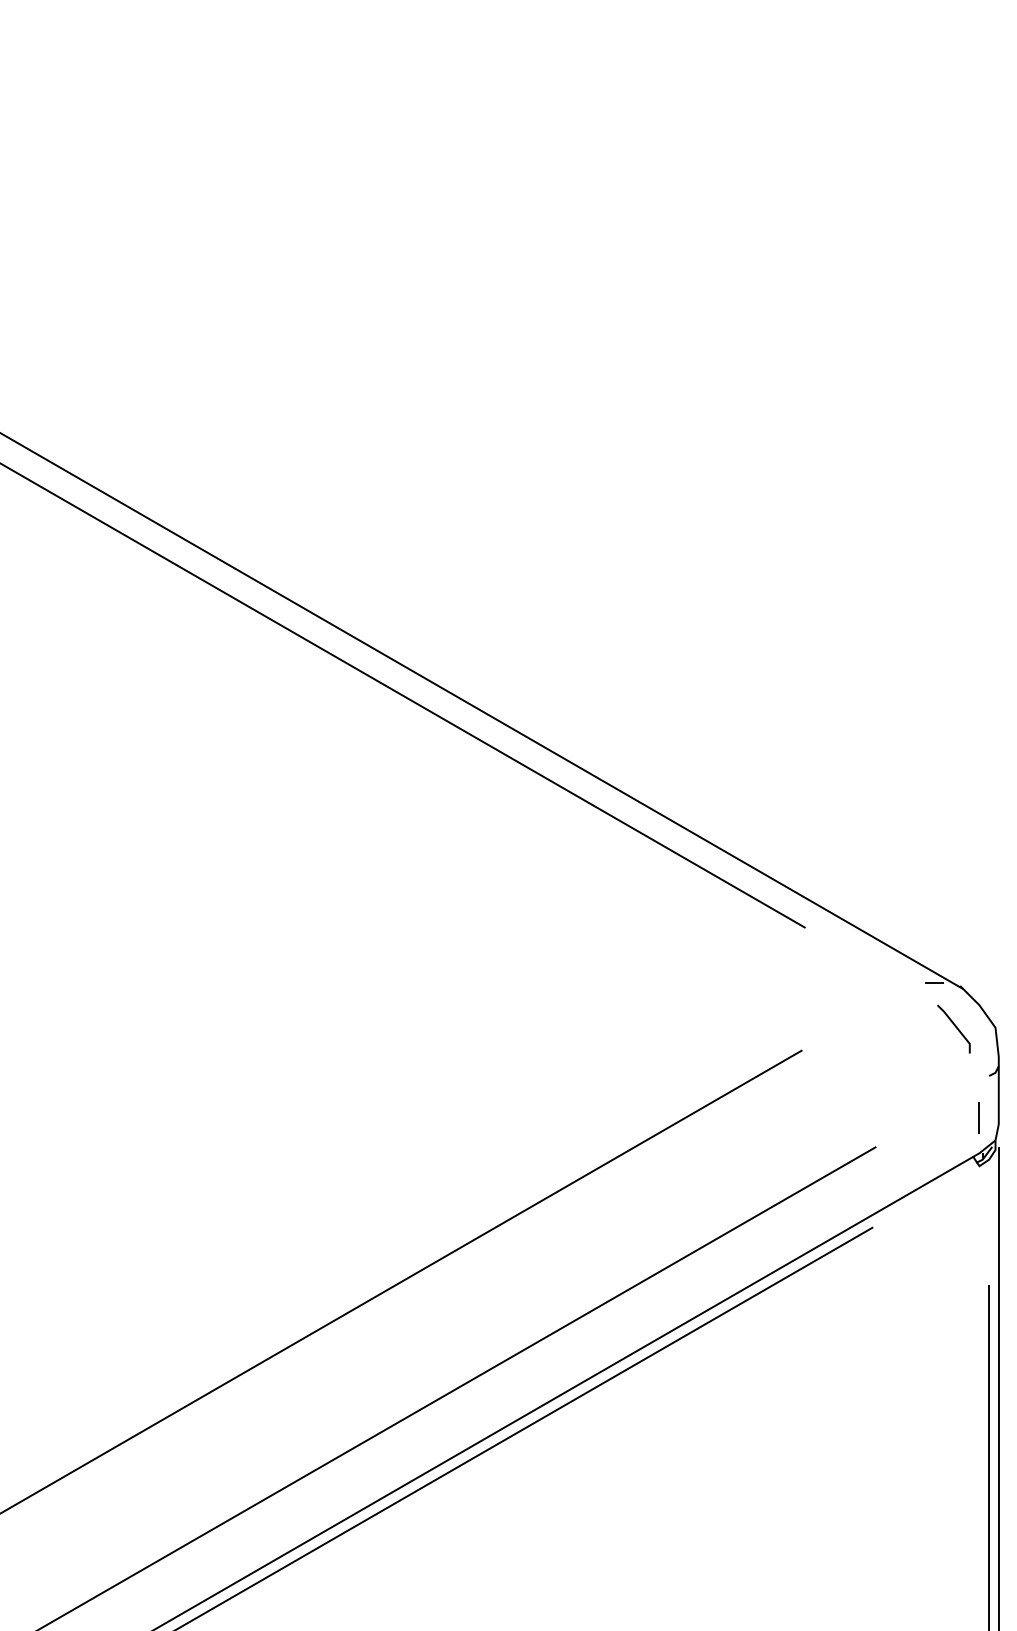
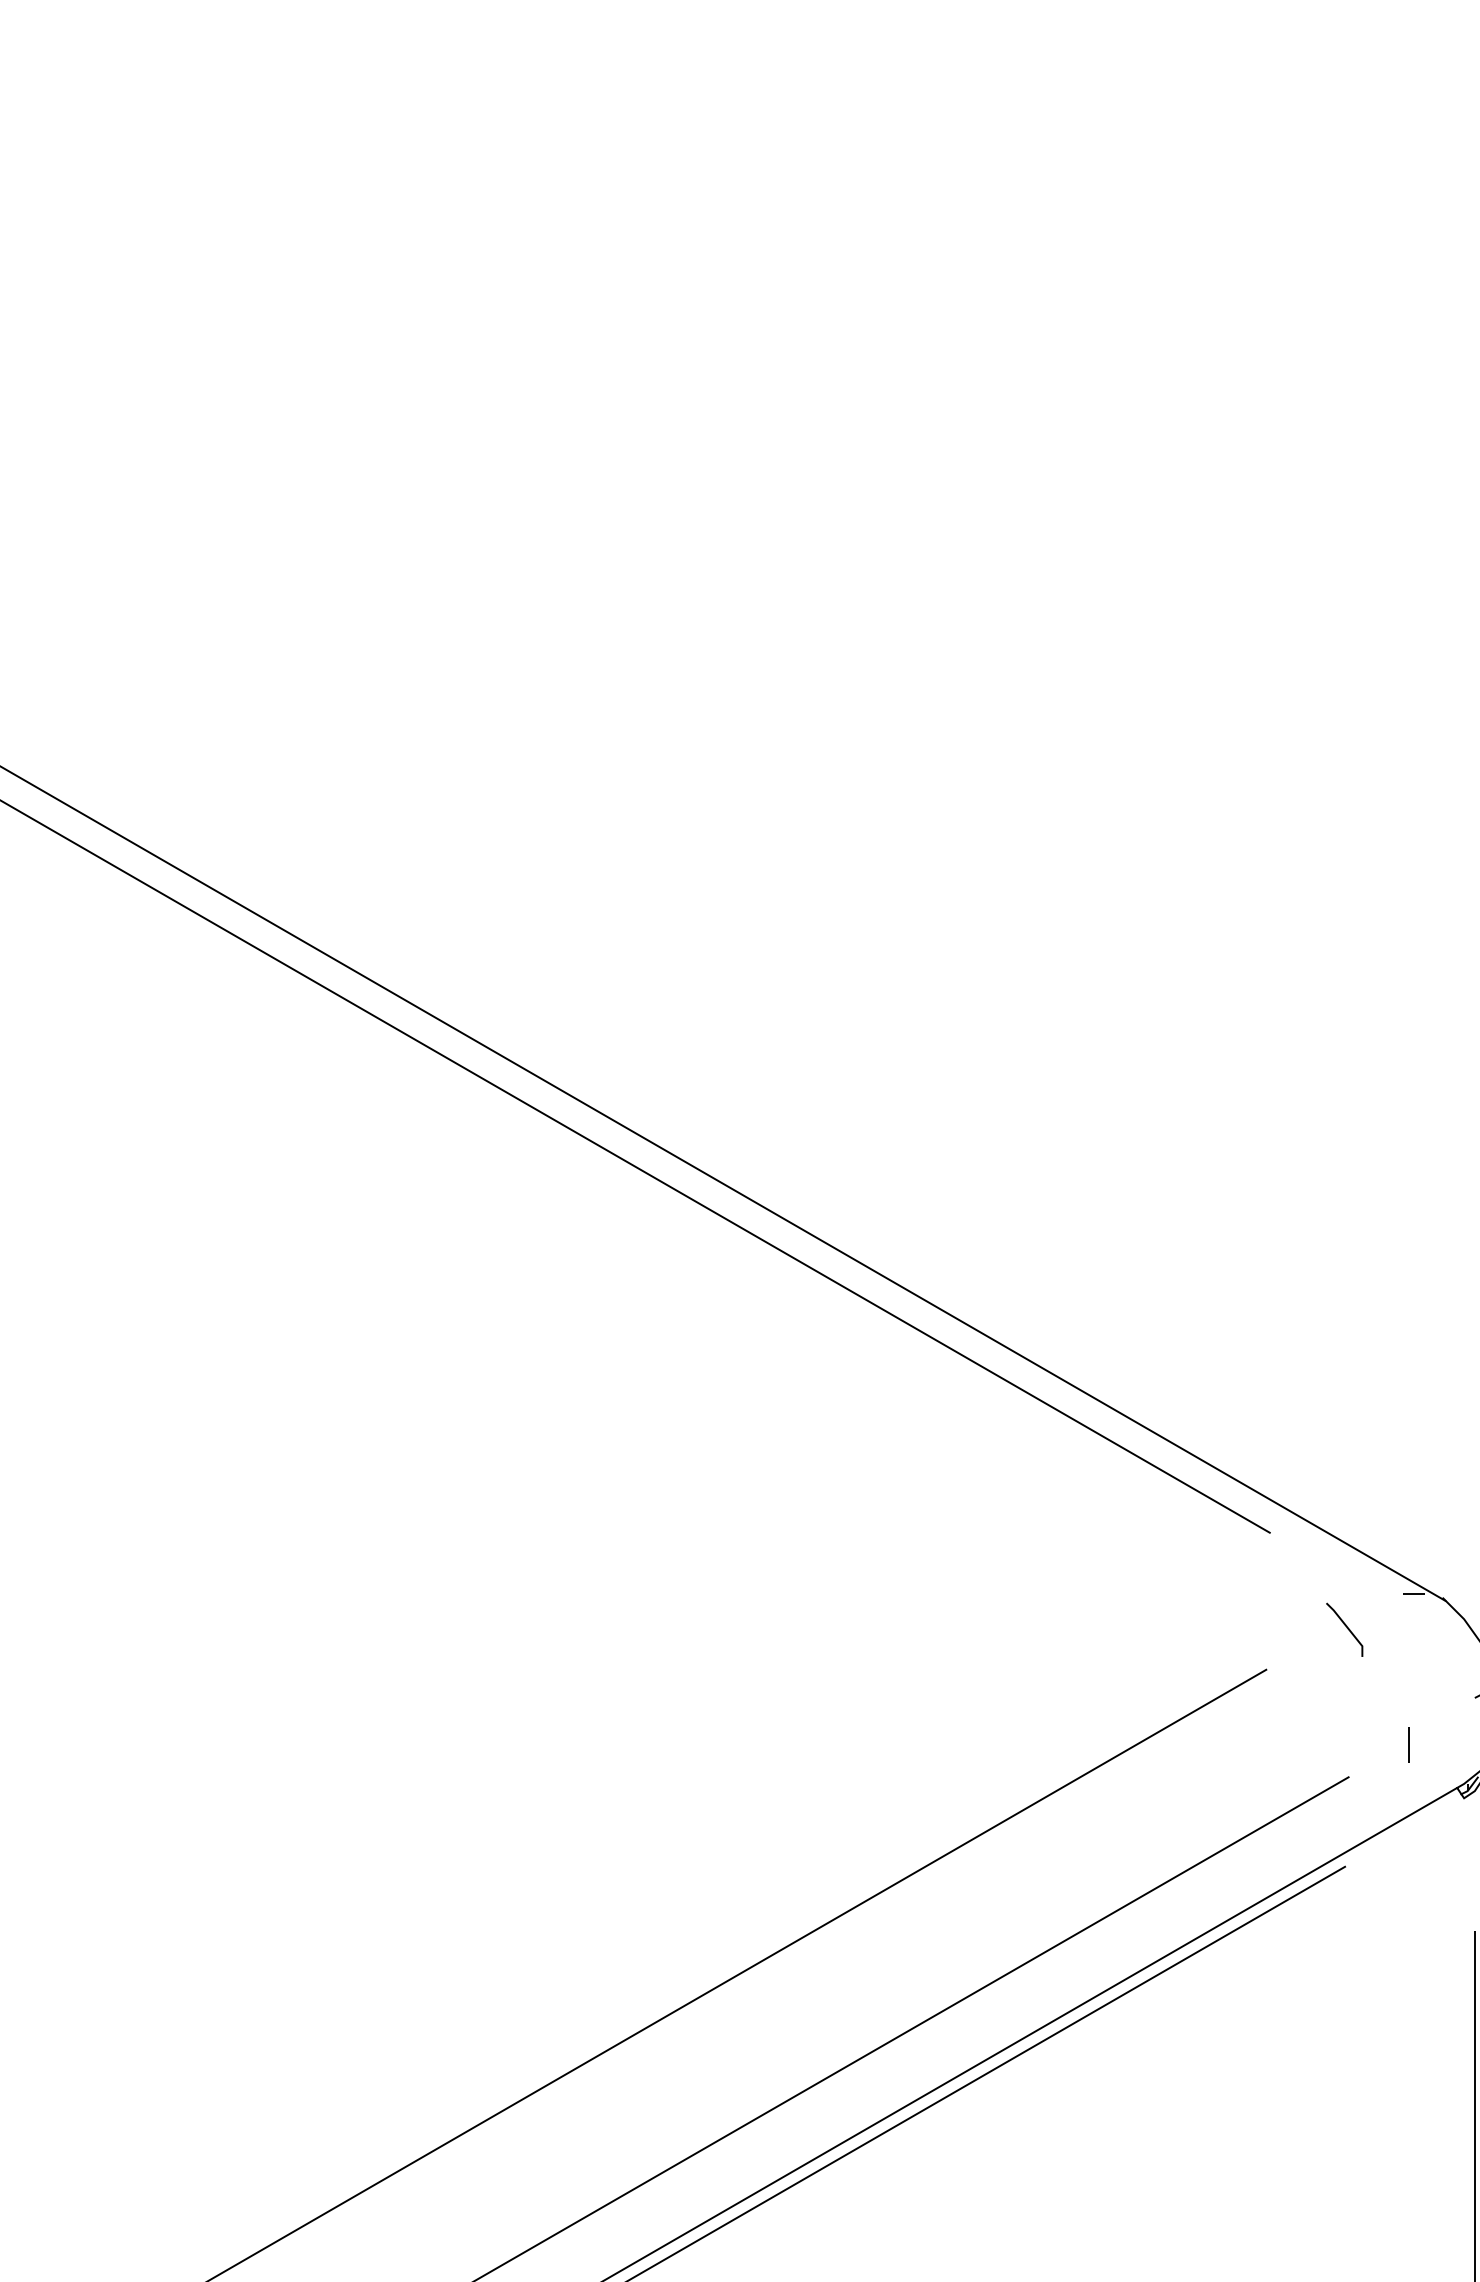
line: (955, 1027) -> (1346, 1627), moved
line: (978, 1117) -> (1408, 1744), moved

